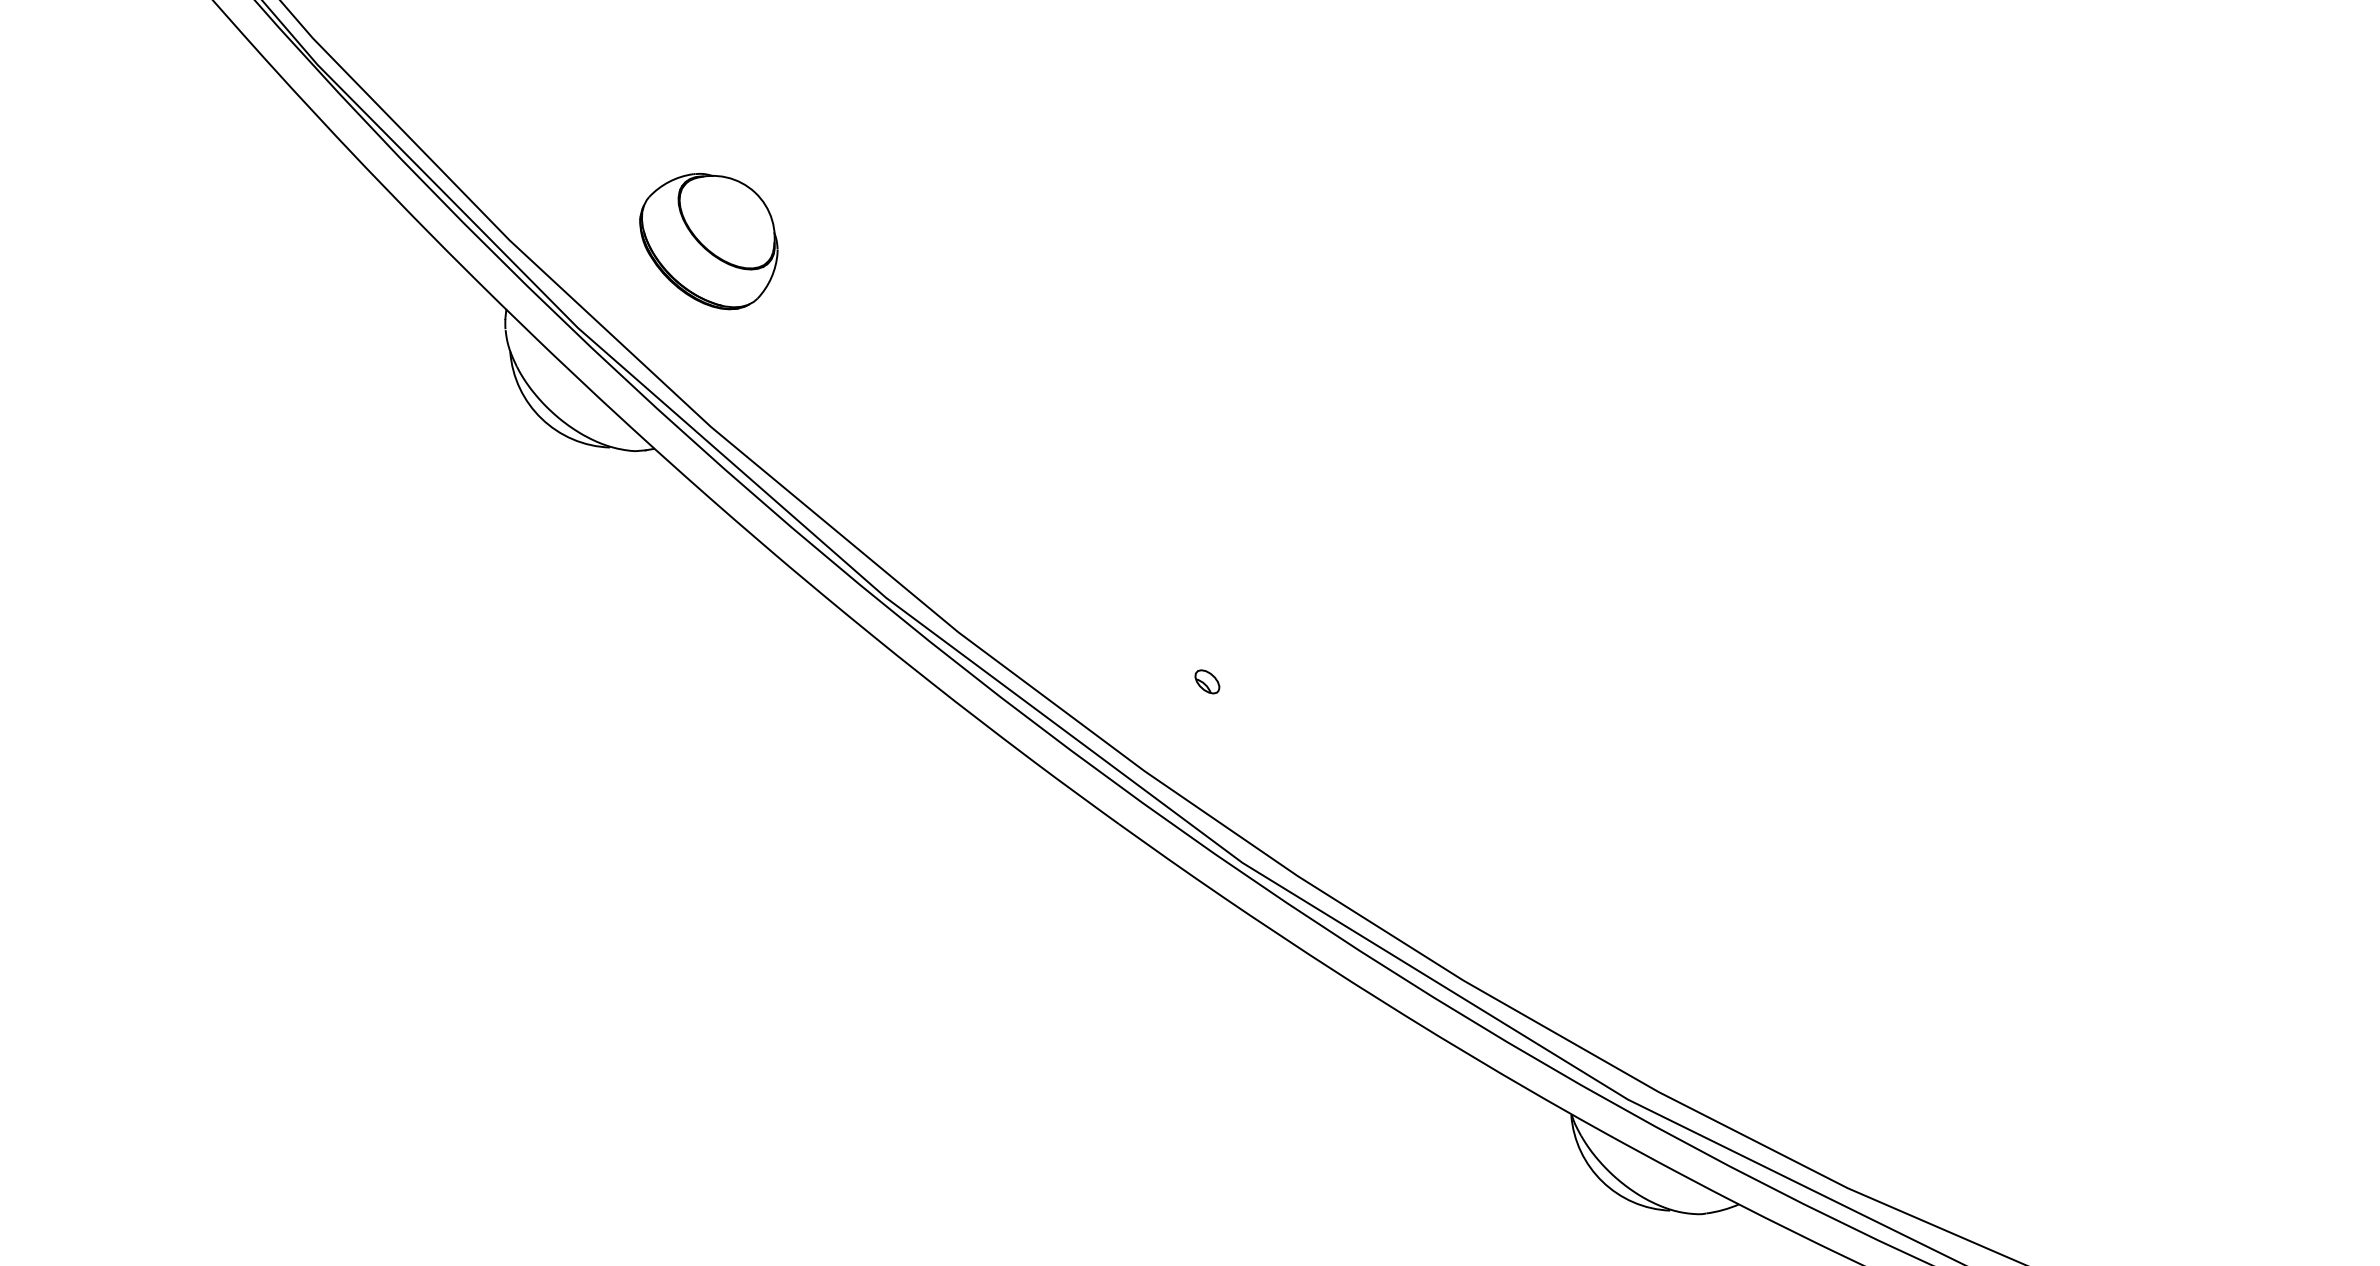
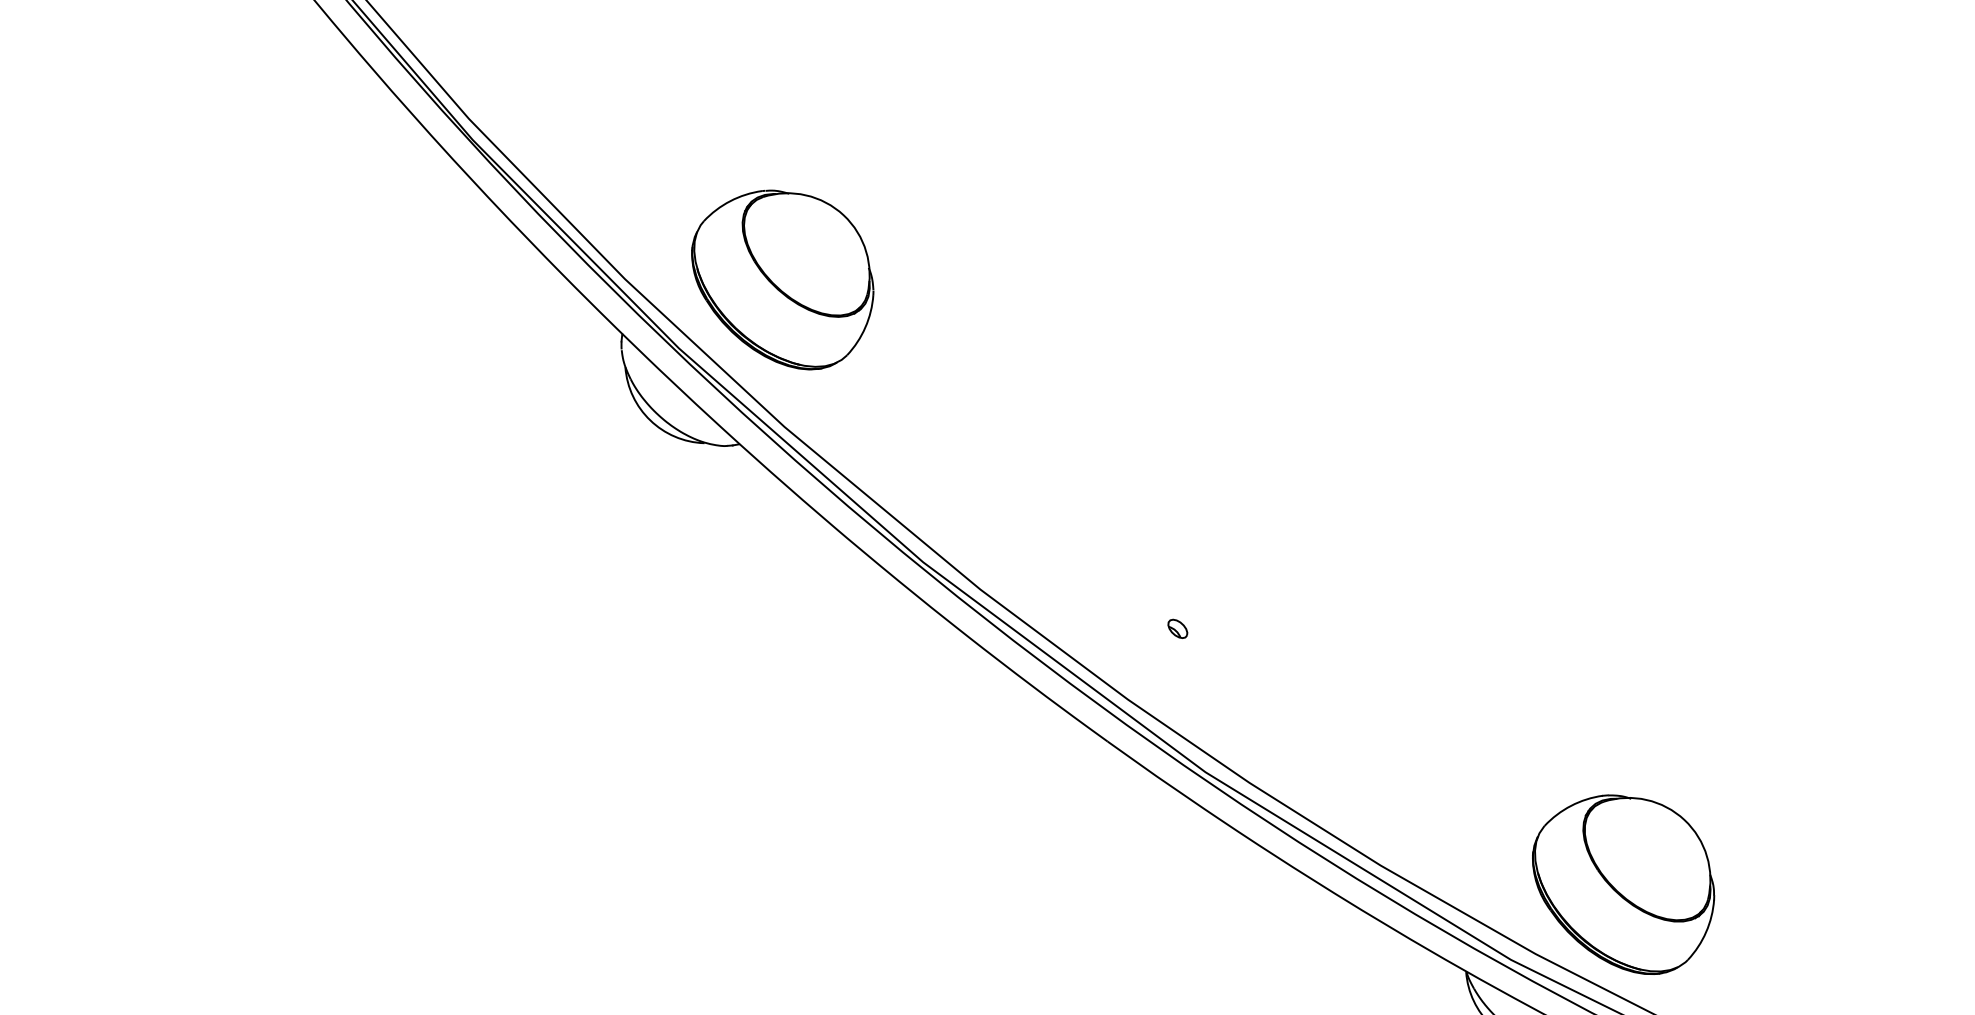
part: (708, 240) -> (782, 279), size x1.67
part: (1769, 1004) -> (1623, 884), added

